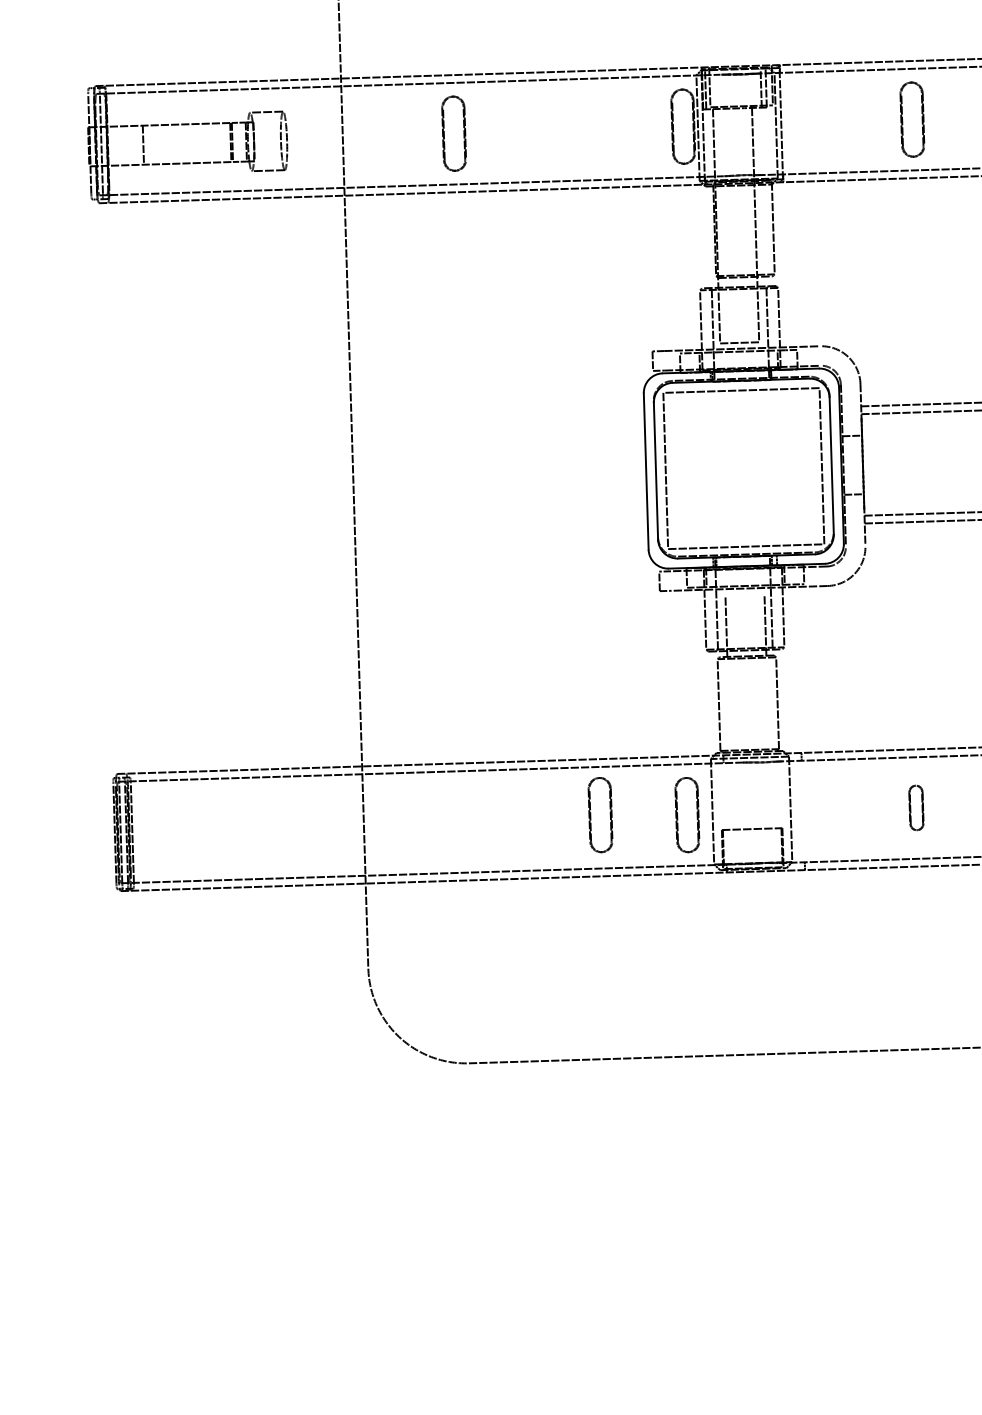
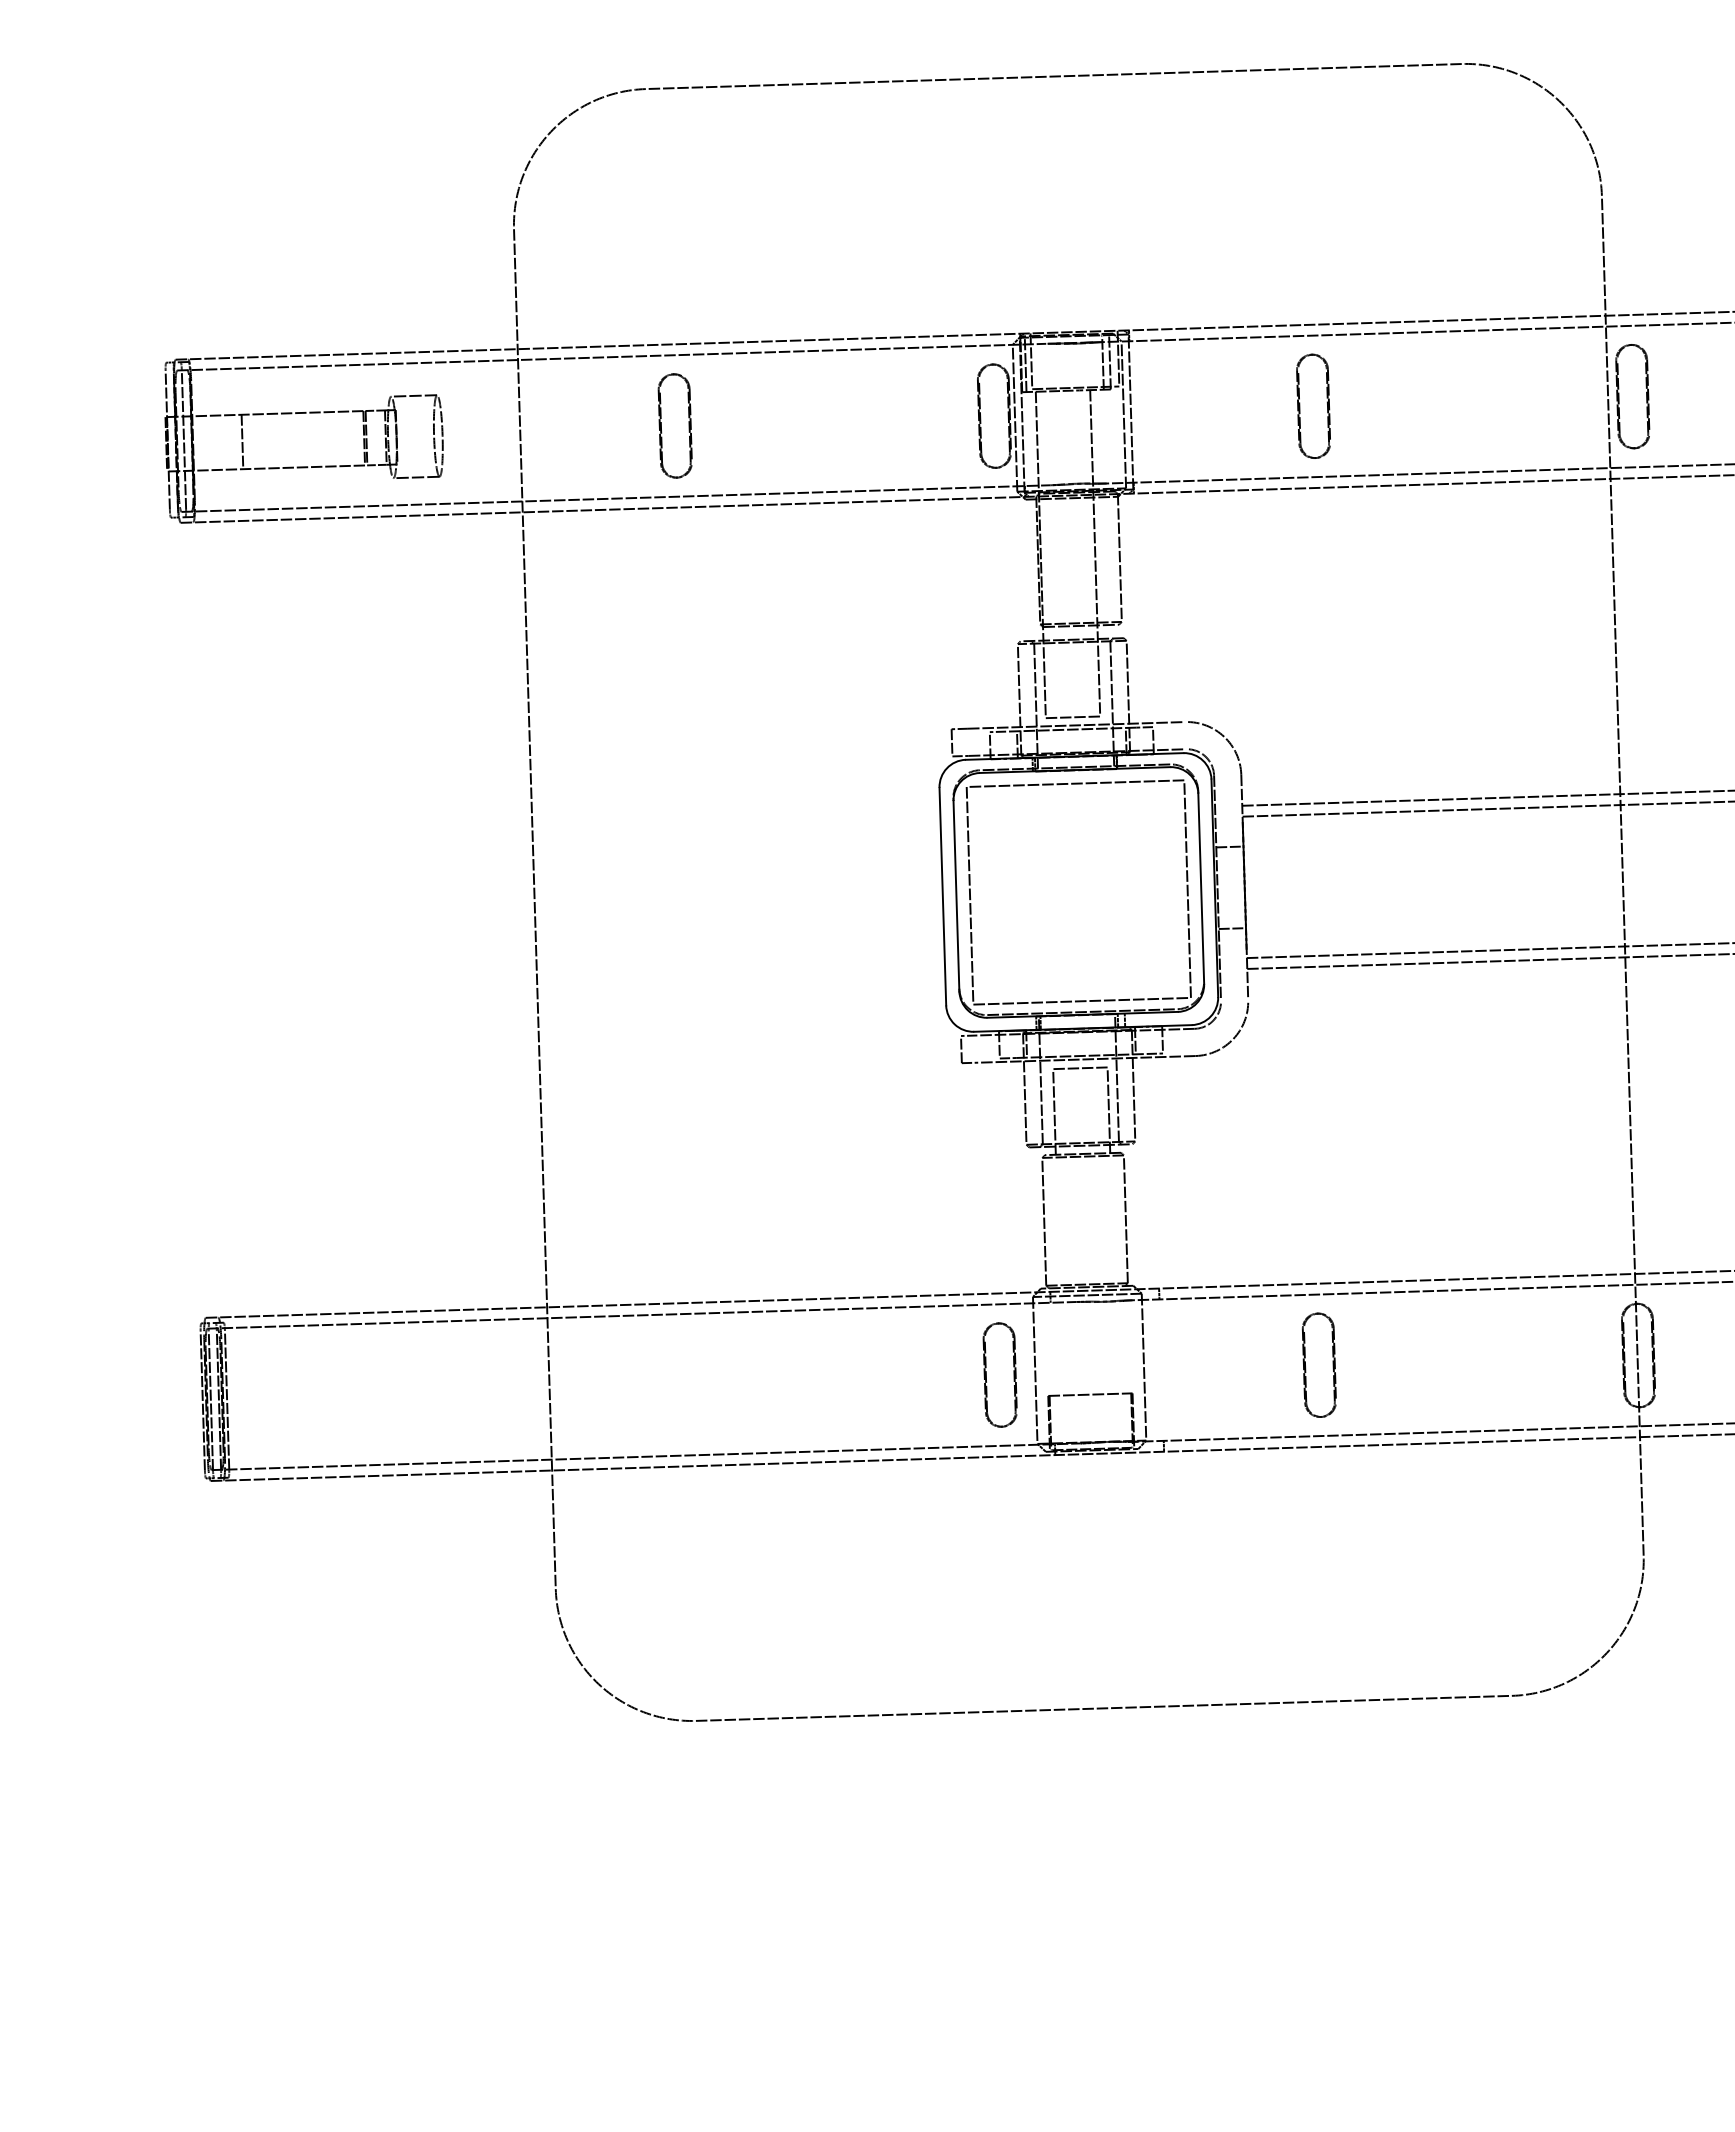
line: (745, 594) -> (1080, 1068), added
part: (915, 807) -> (1318, 1364), size x1.67
part: (600, 814) -> (878, 1374), removed

